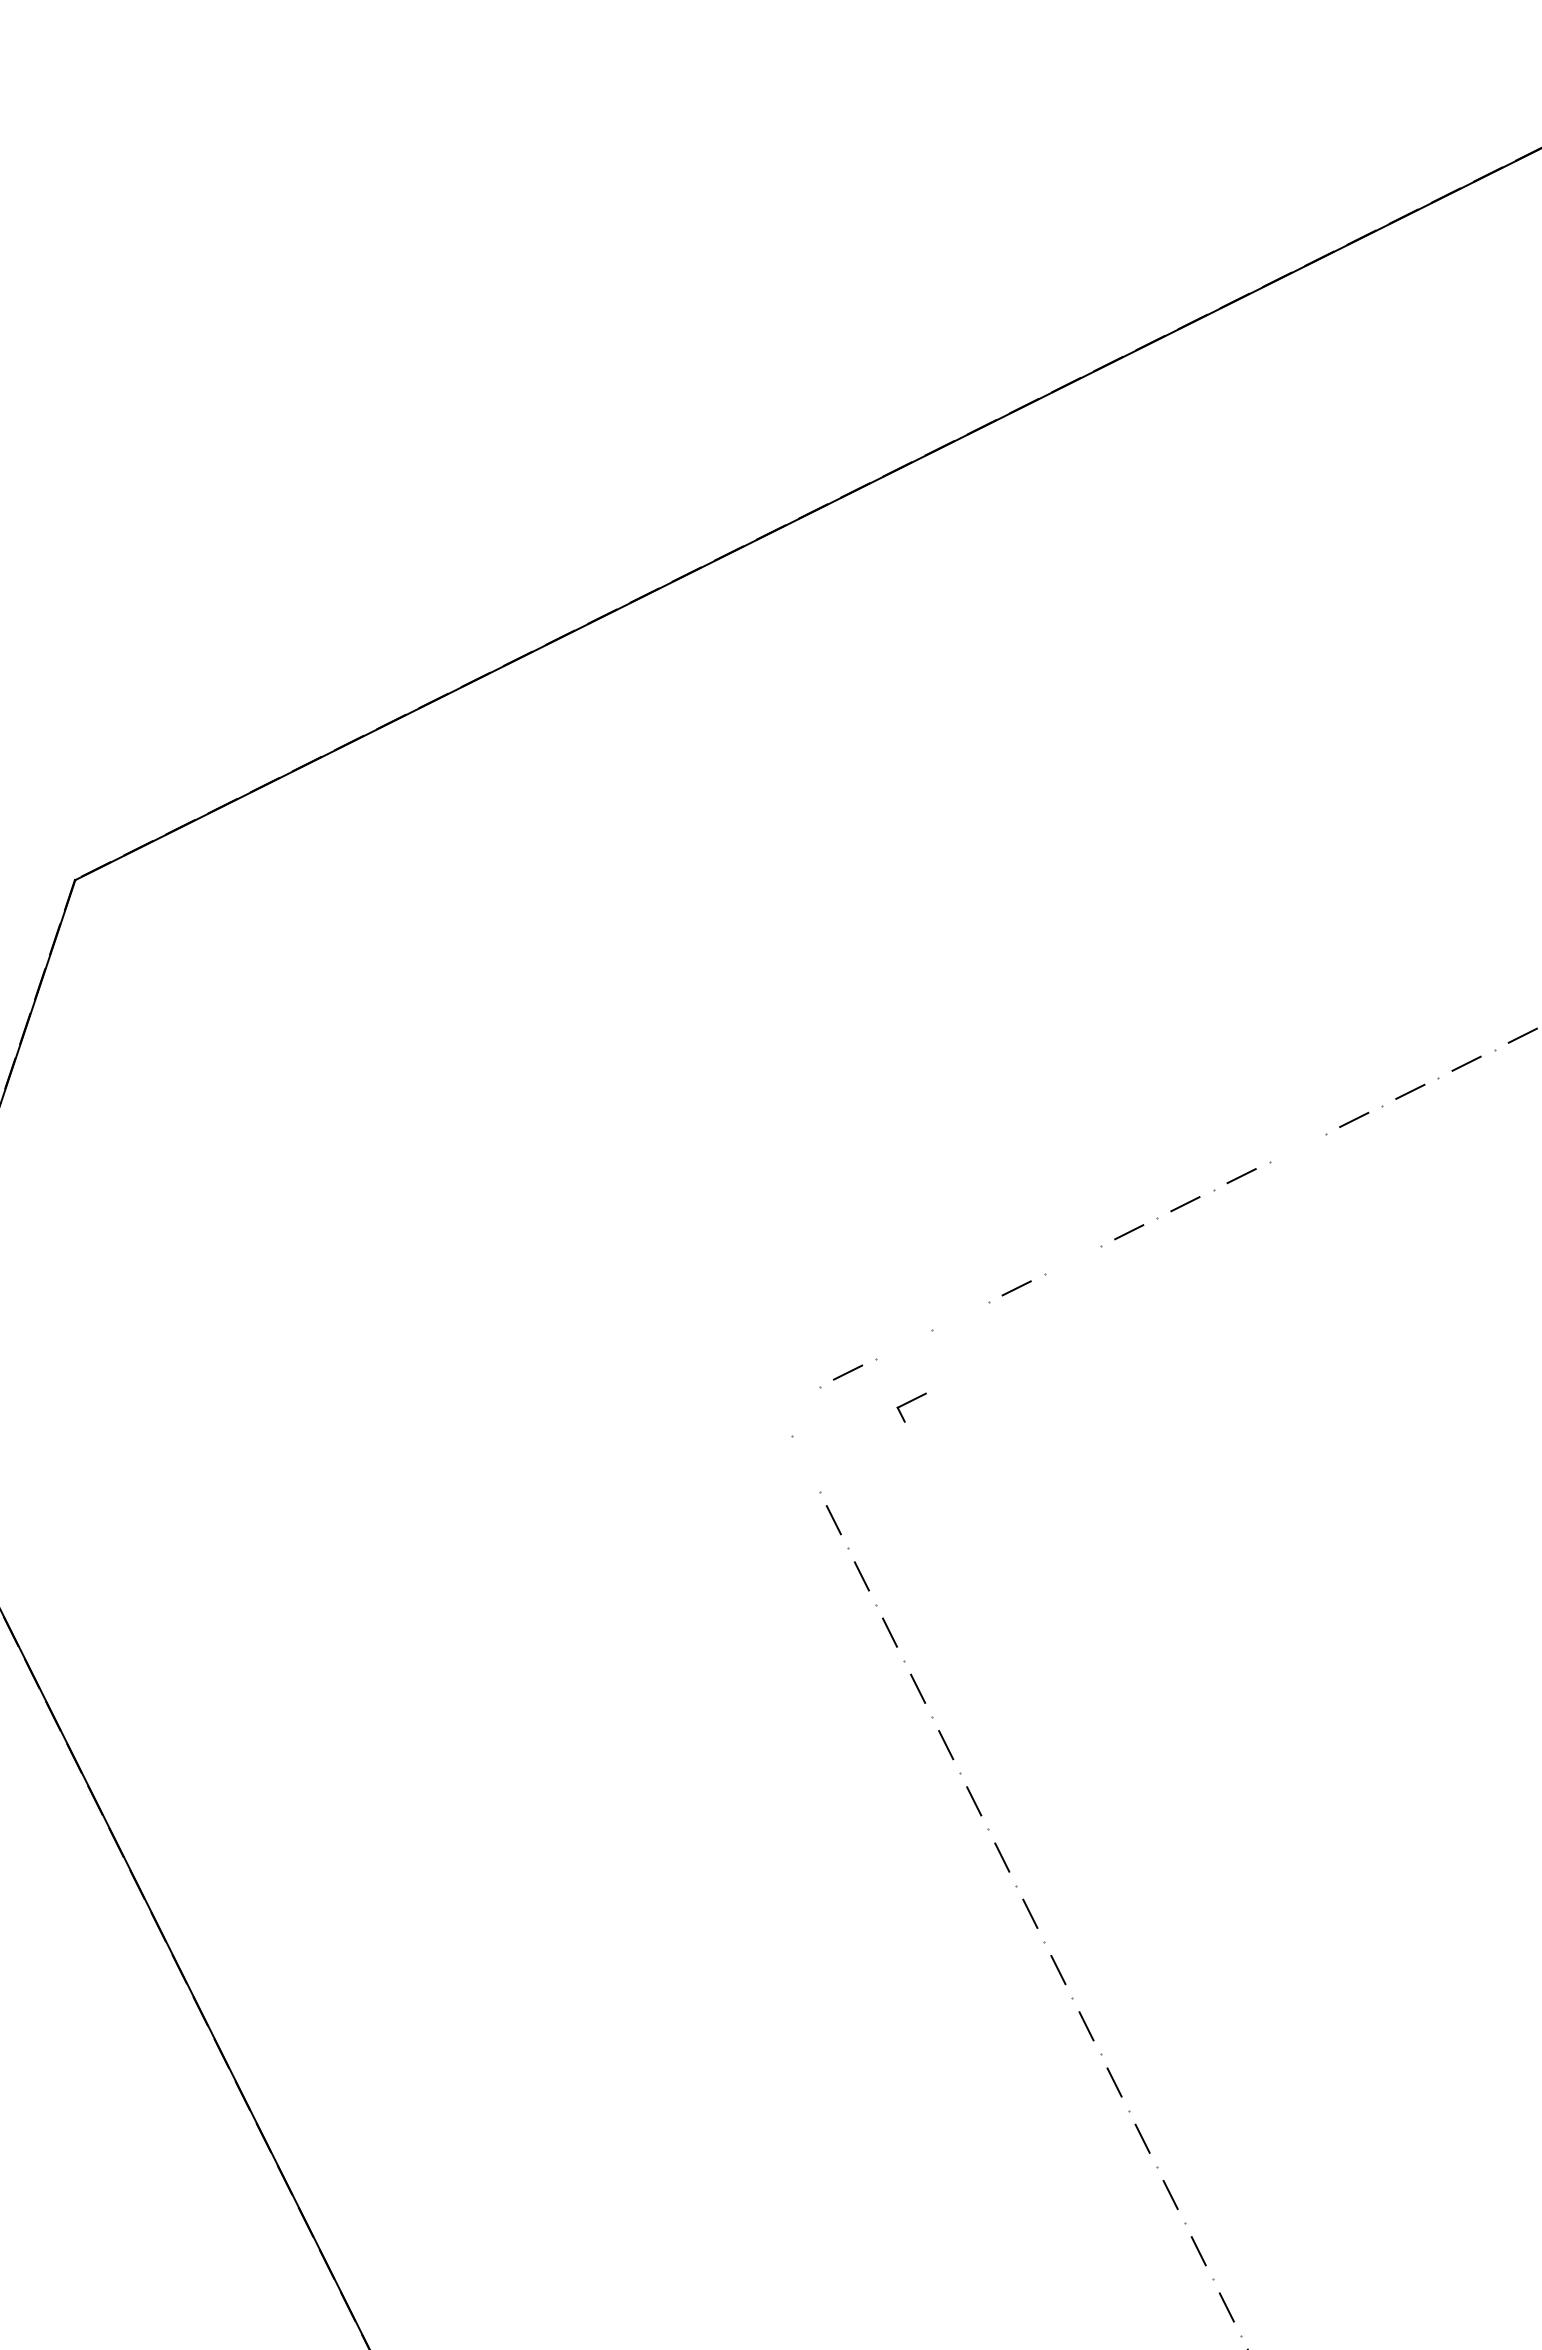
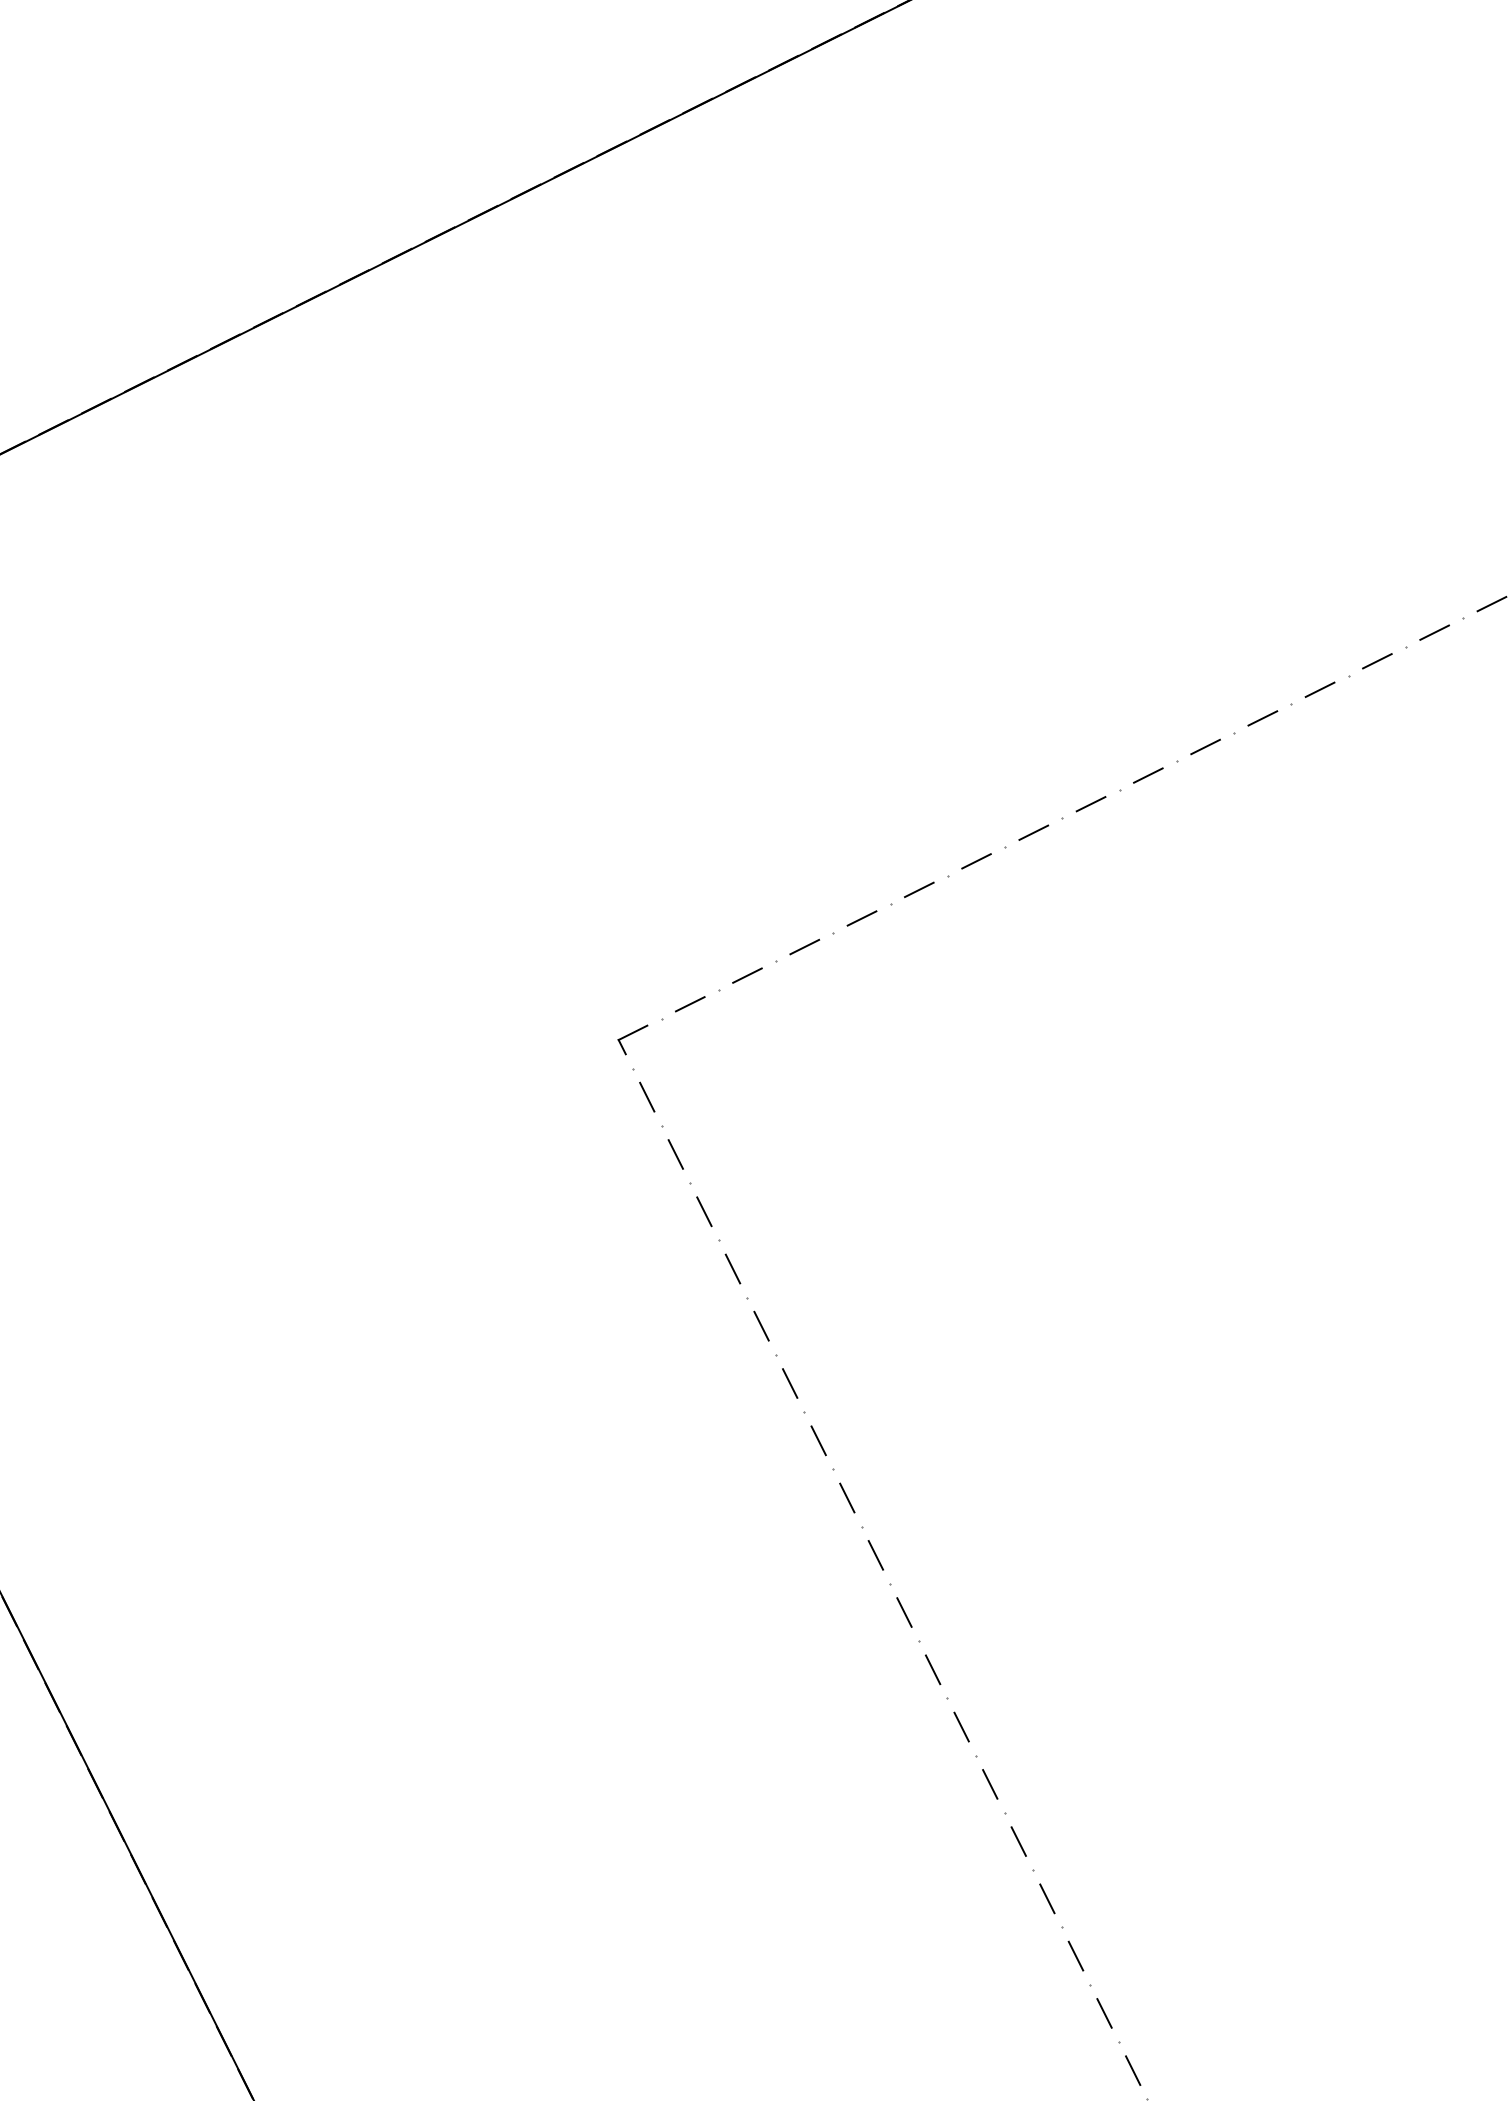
line: (1297, 1147) -> (1147, 775), added
line: (1073, 1260) -> (919, 890), added
line: (960, 1316) -> (804, 947), added
line: (904, 1344) -> (747, 975), added
part: (911, 1407) -> (632, 1039), moved
line: (805, 1463) -> (646, 1096), added

